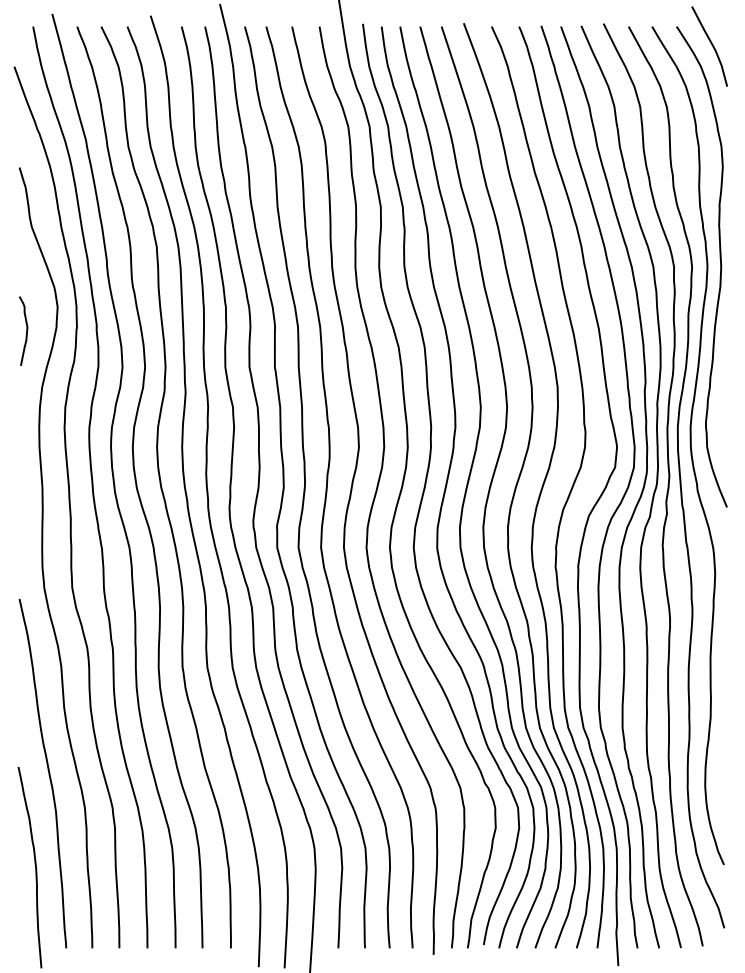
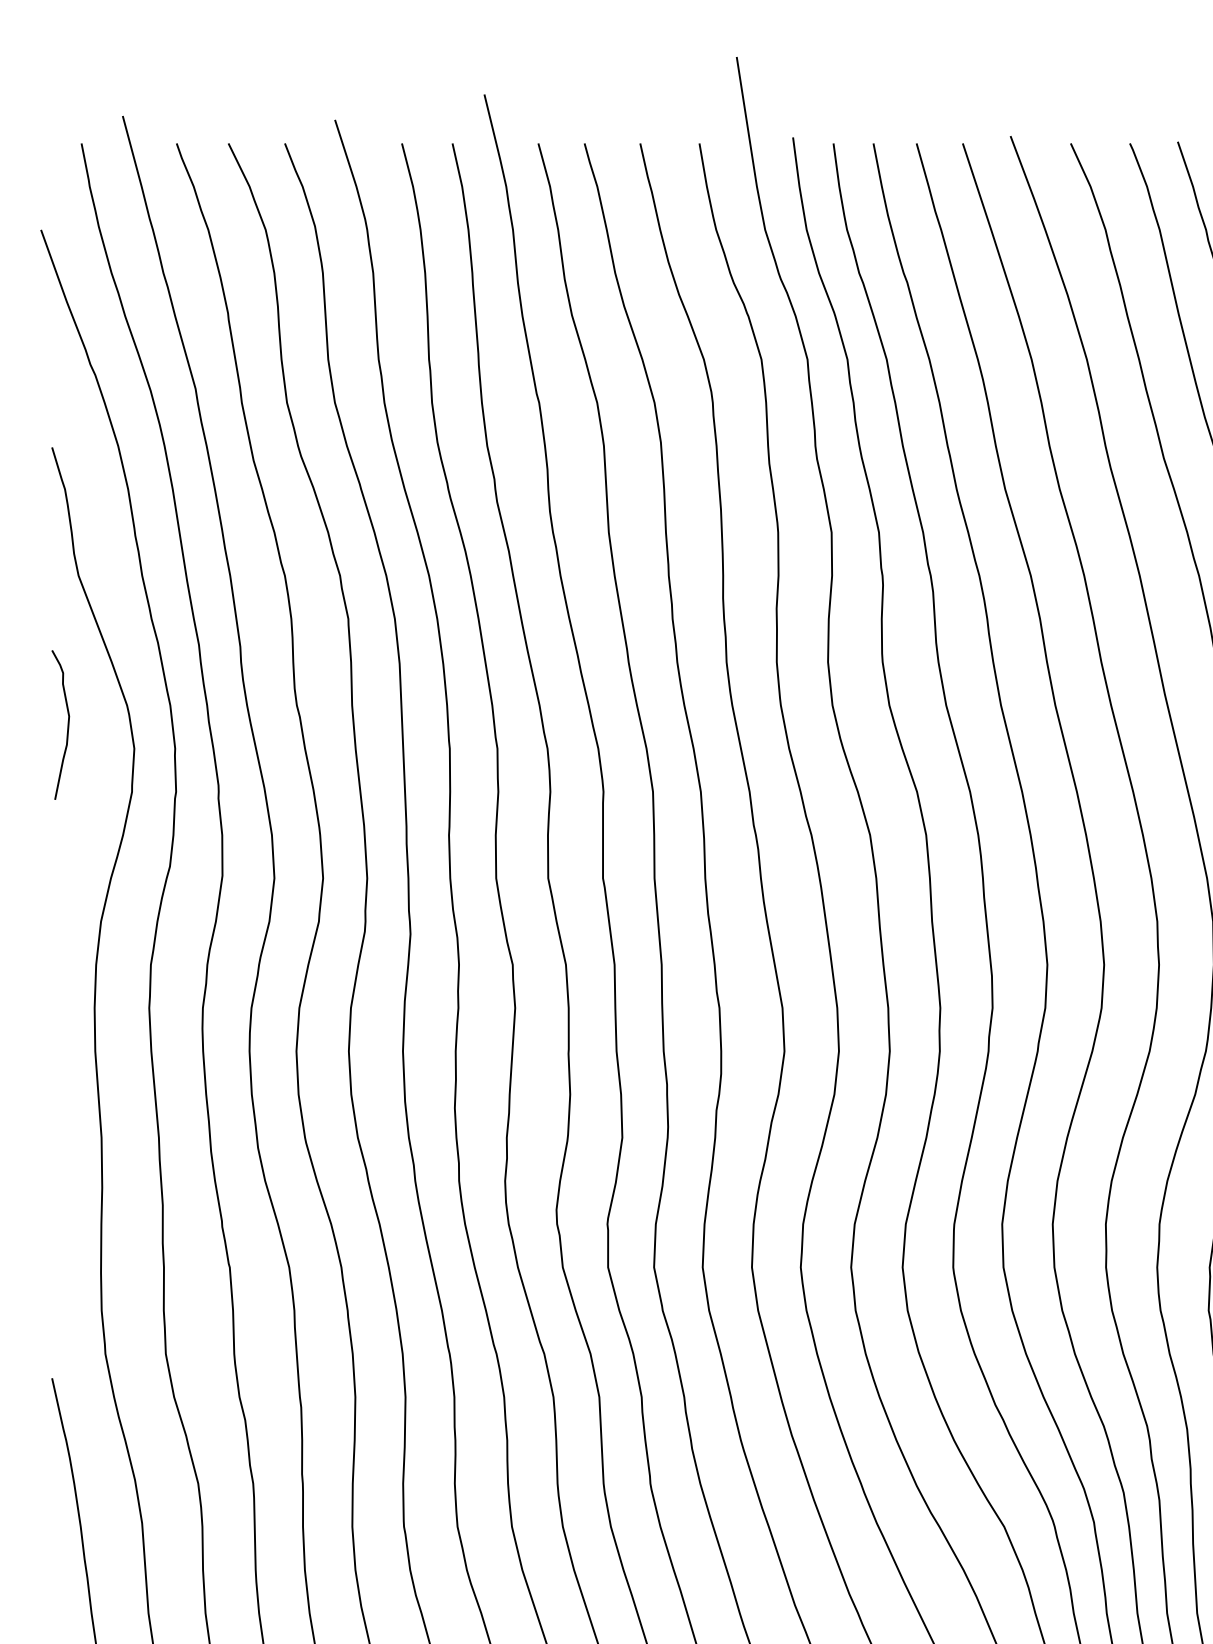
curve: (26, 330) -> (67, 723), moved

